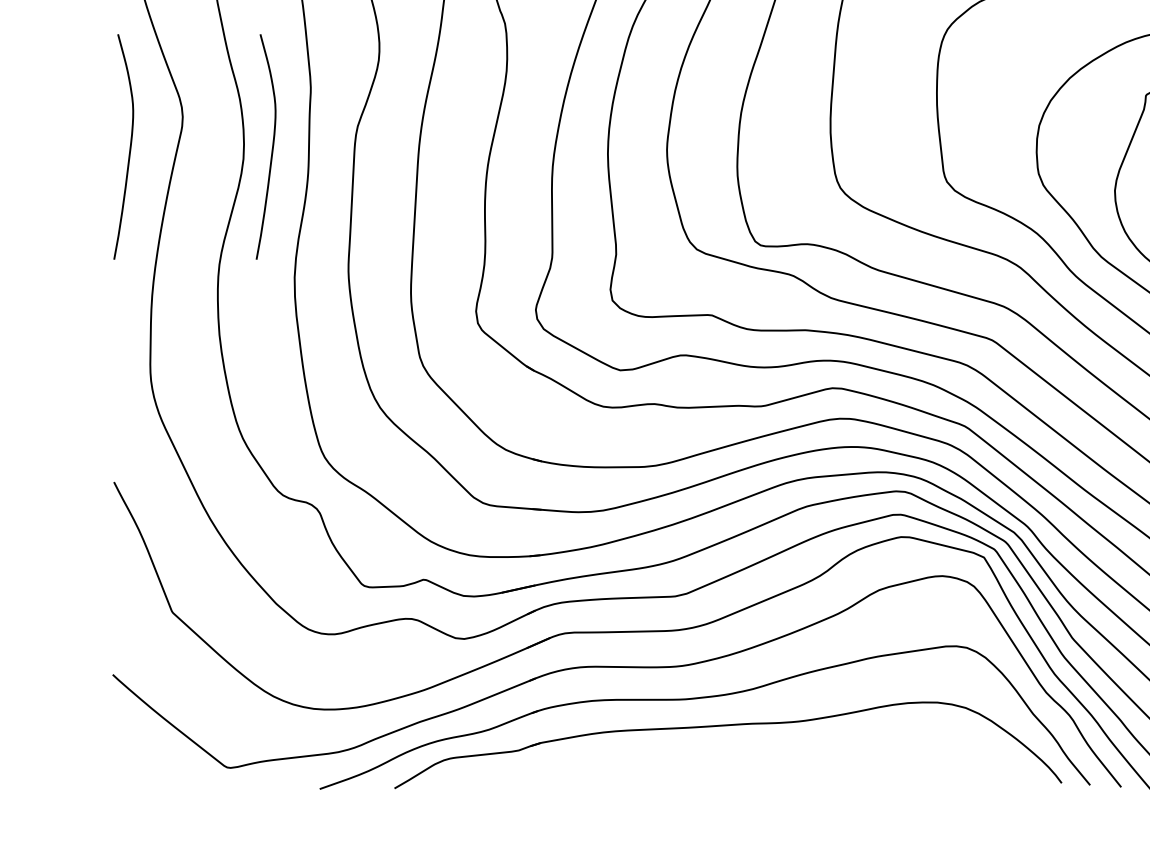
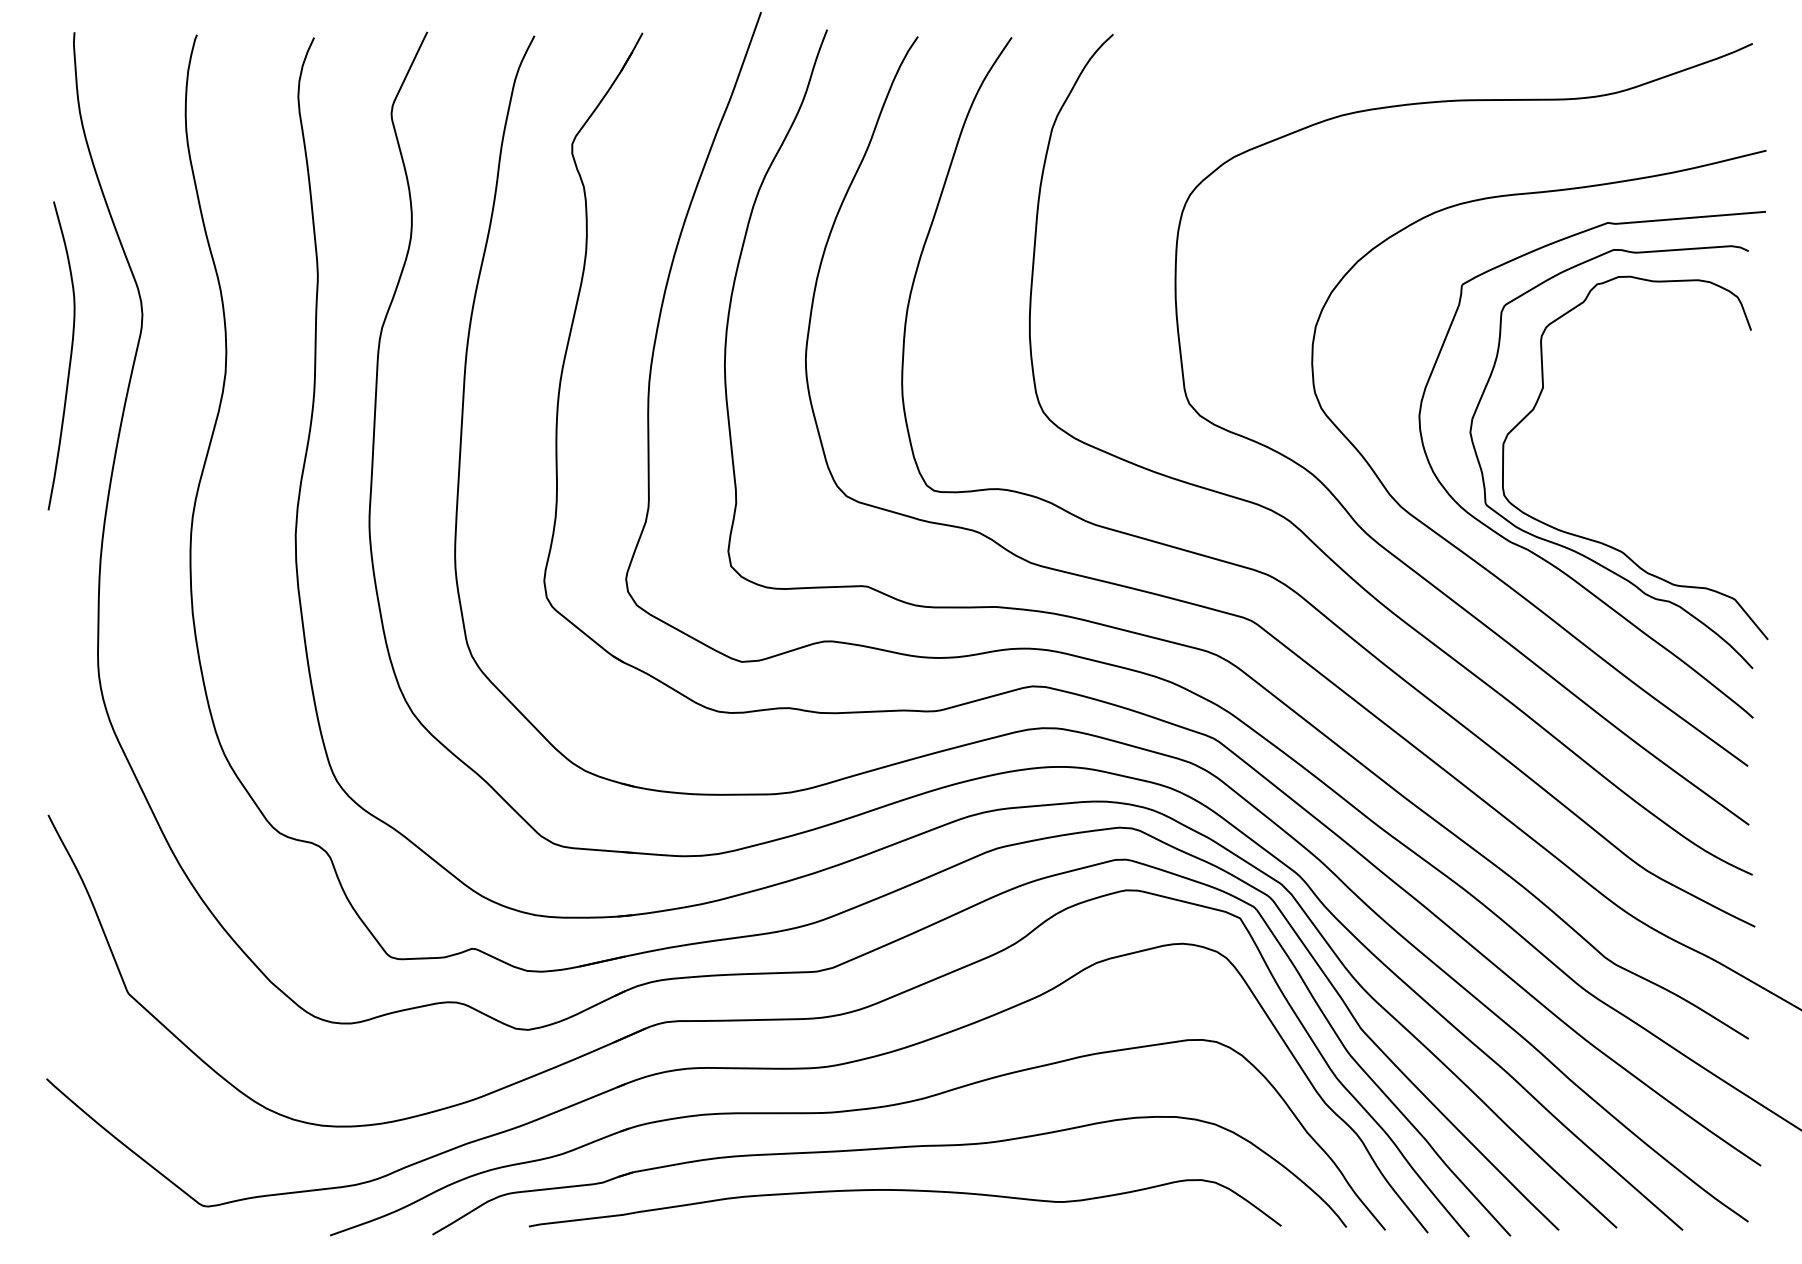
curve: (271, 148) -> (264, 358), removed
part: (739, 756) -> (904, 1191), added

